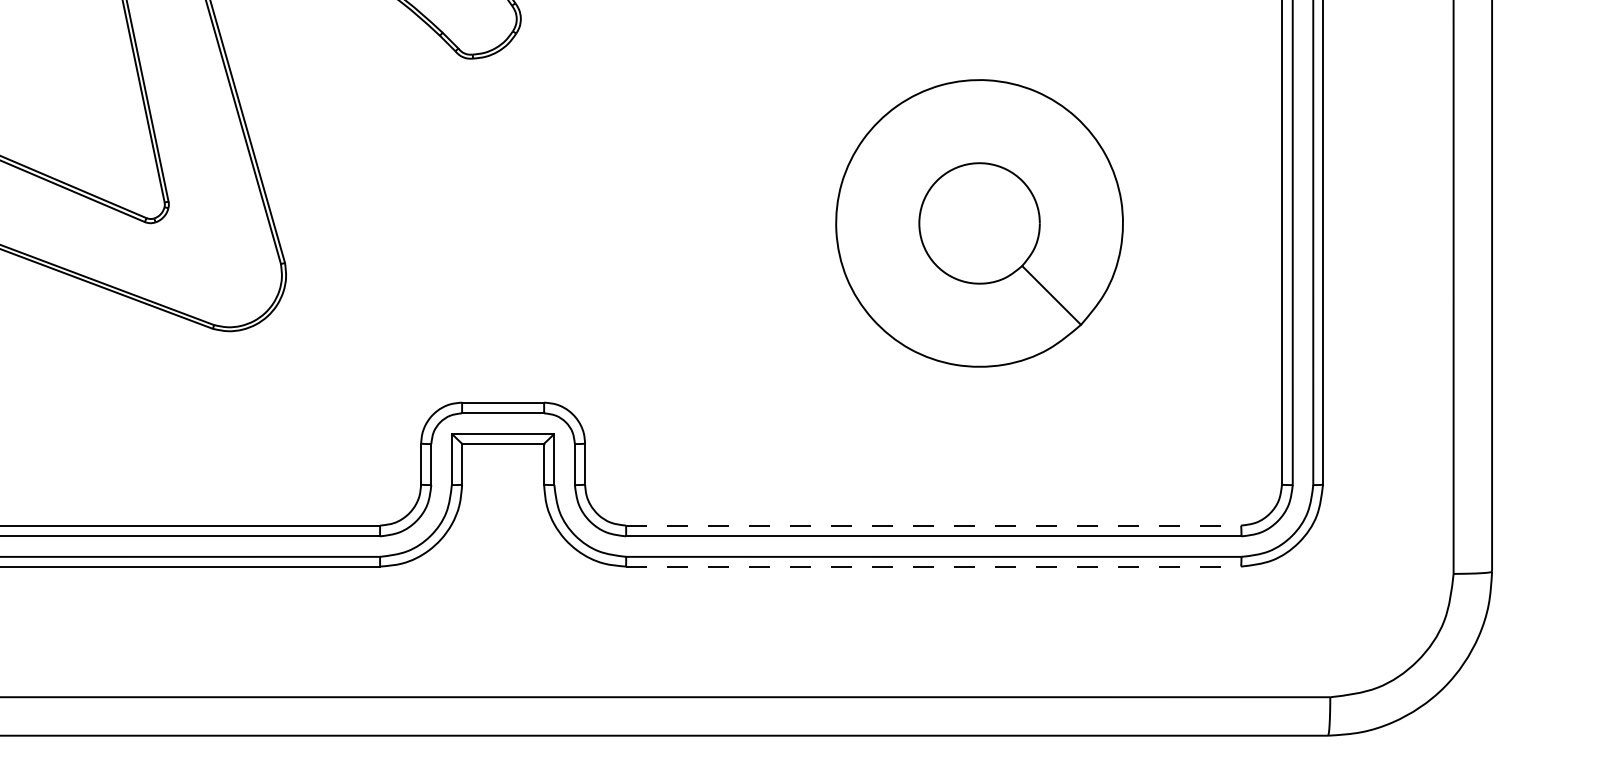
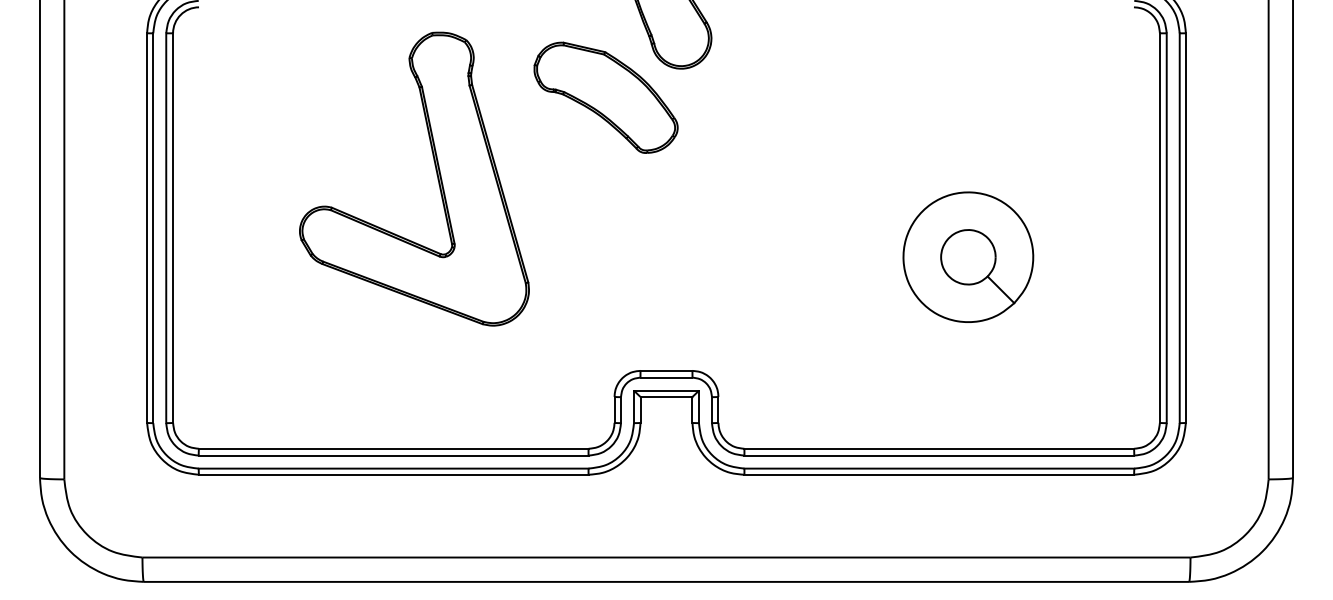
part: (979, 222) -> (968, 256), size x0.71
line: (934, 525) -> (939, 448), dashed -> solid
line: (934, 566) -> (939, 474), dashed -> solid

